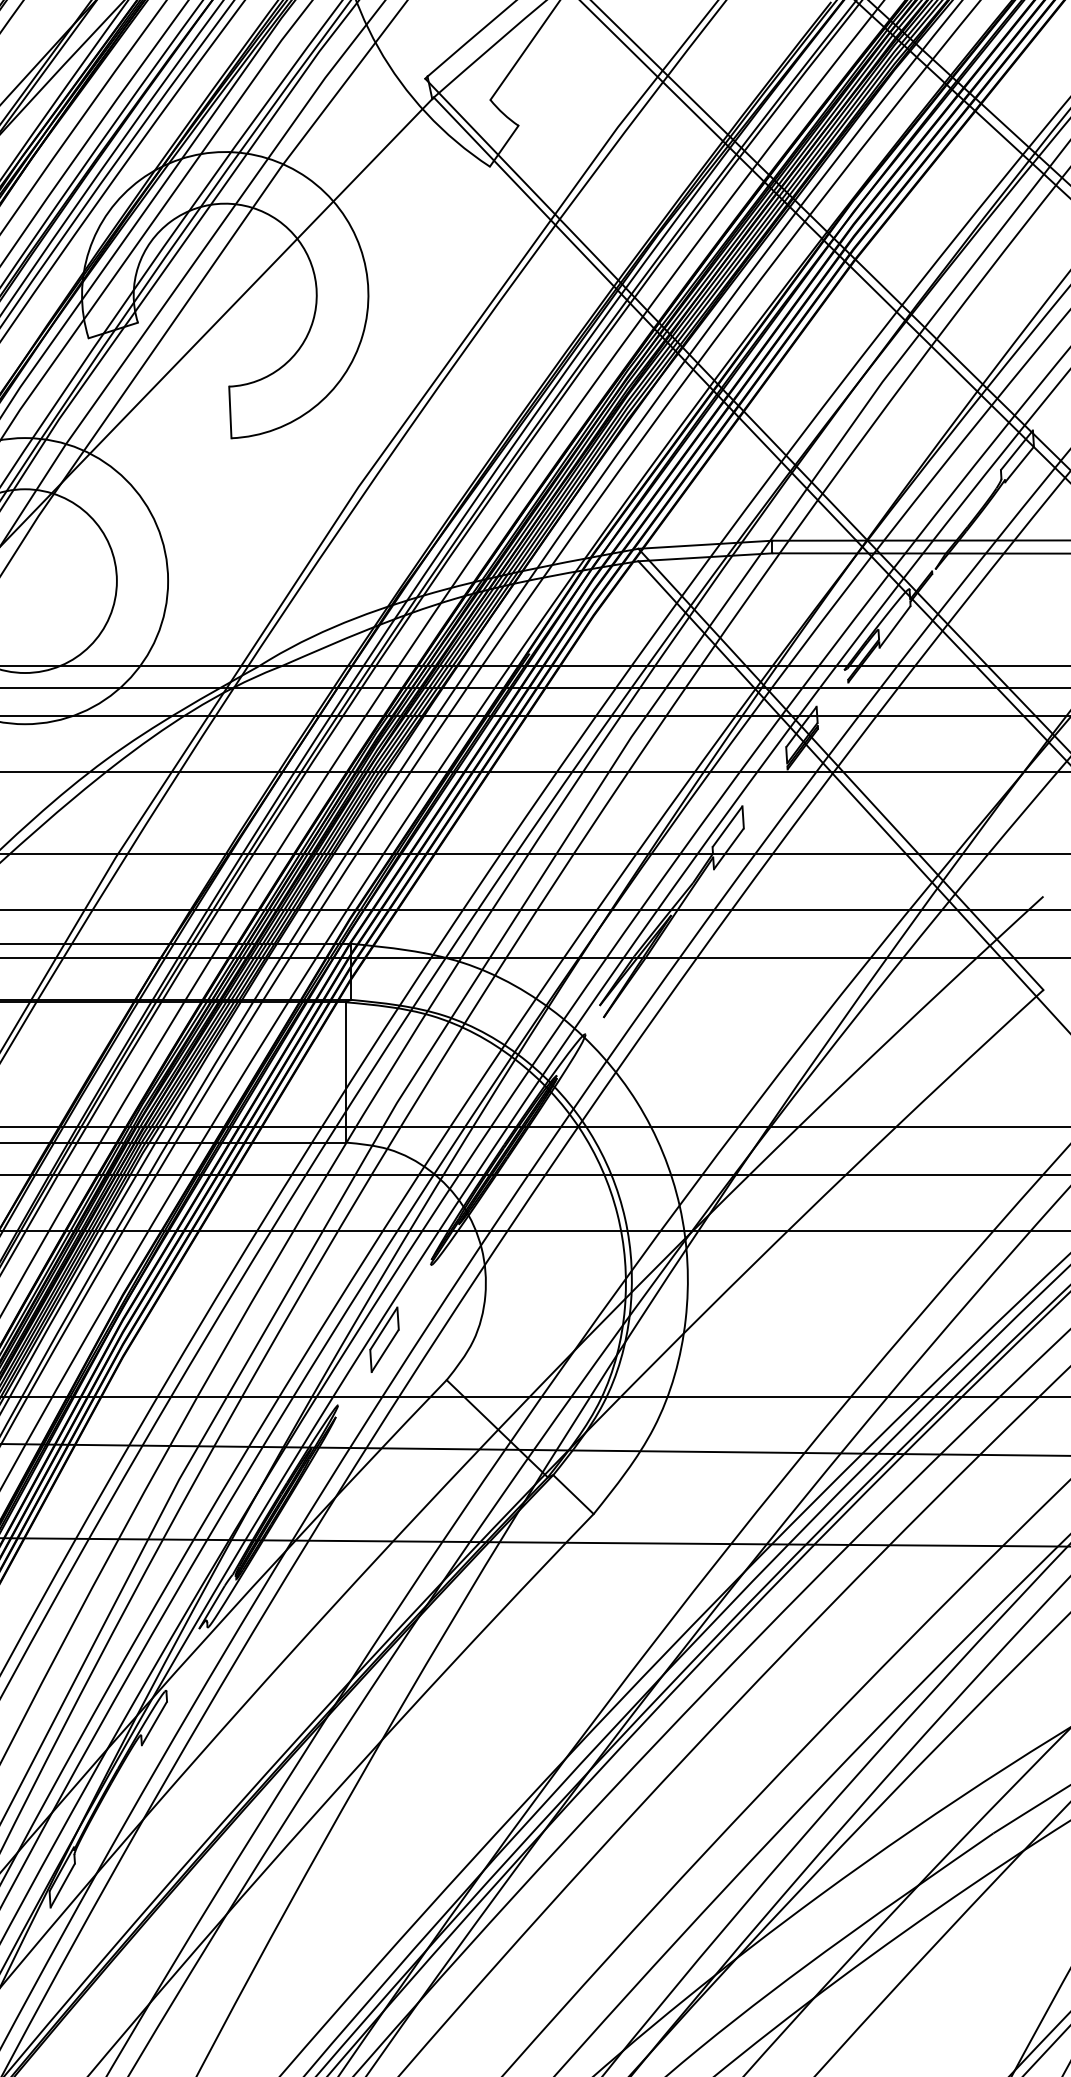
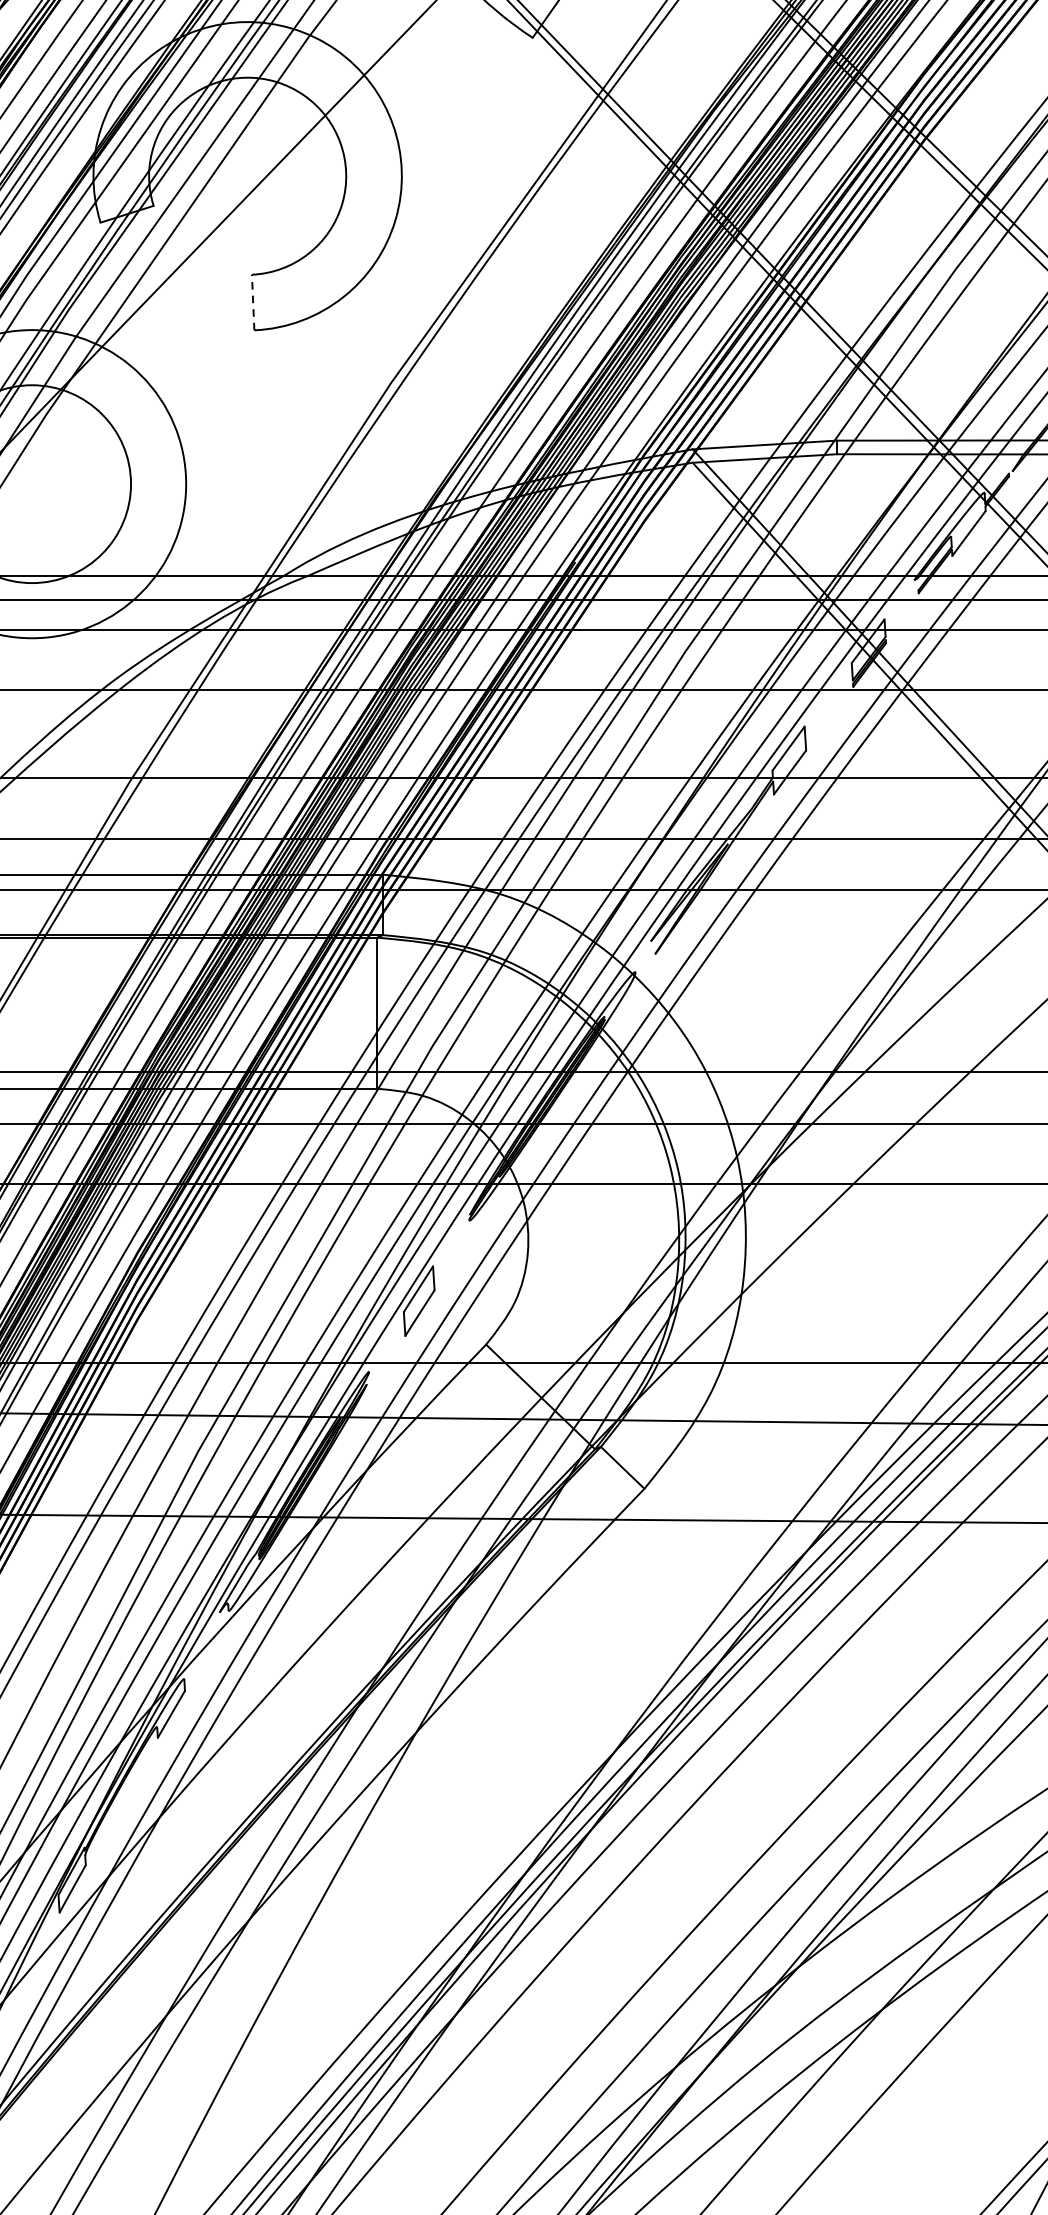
line: (230, 412) -> (253, 302), solid -> dashed

